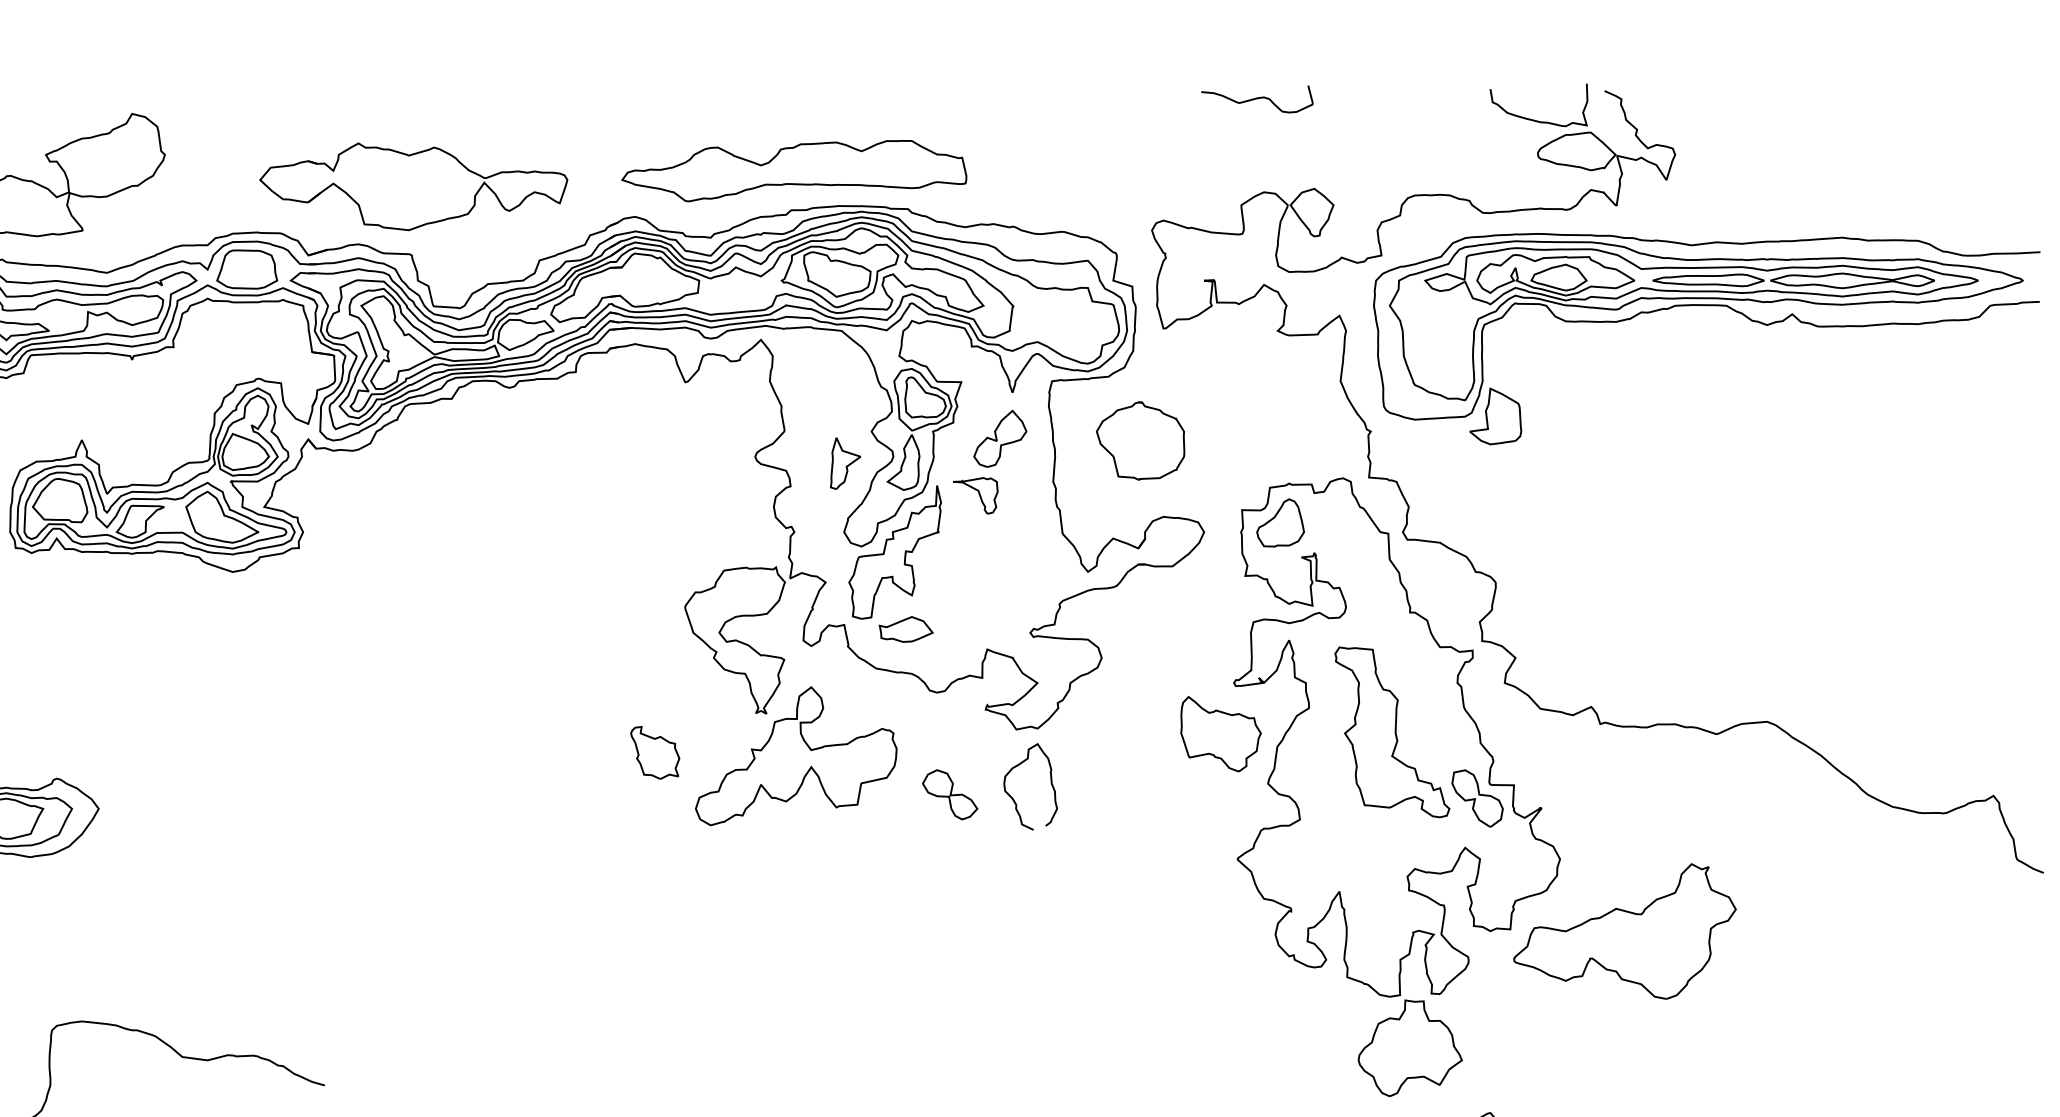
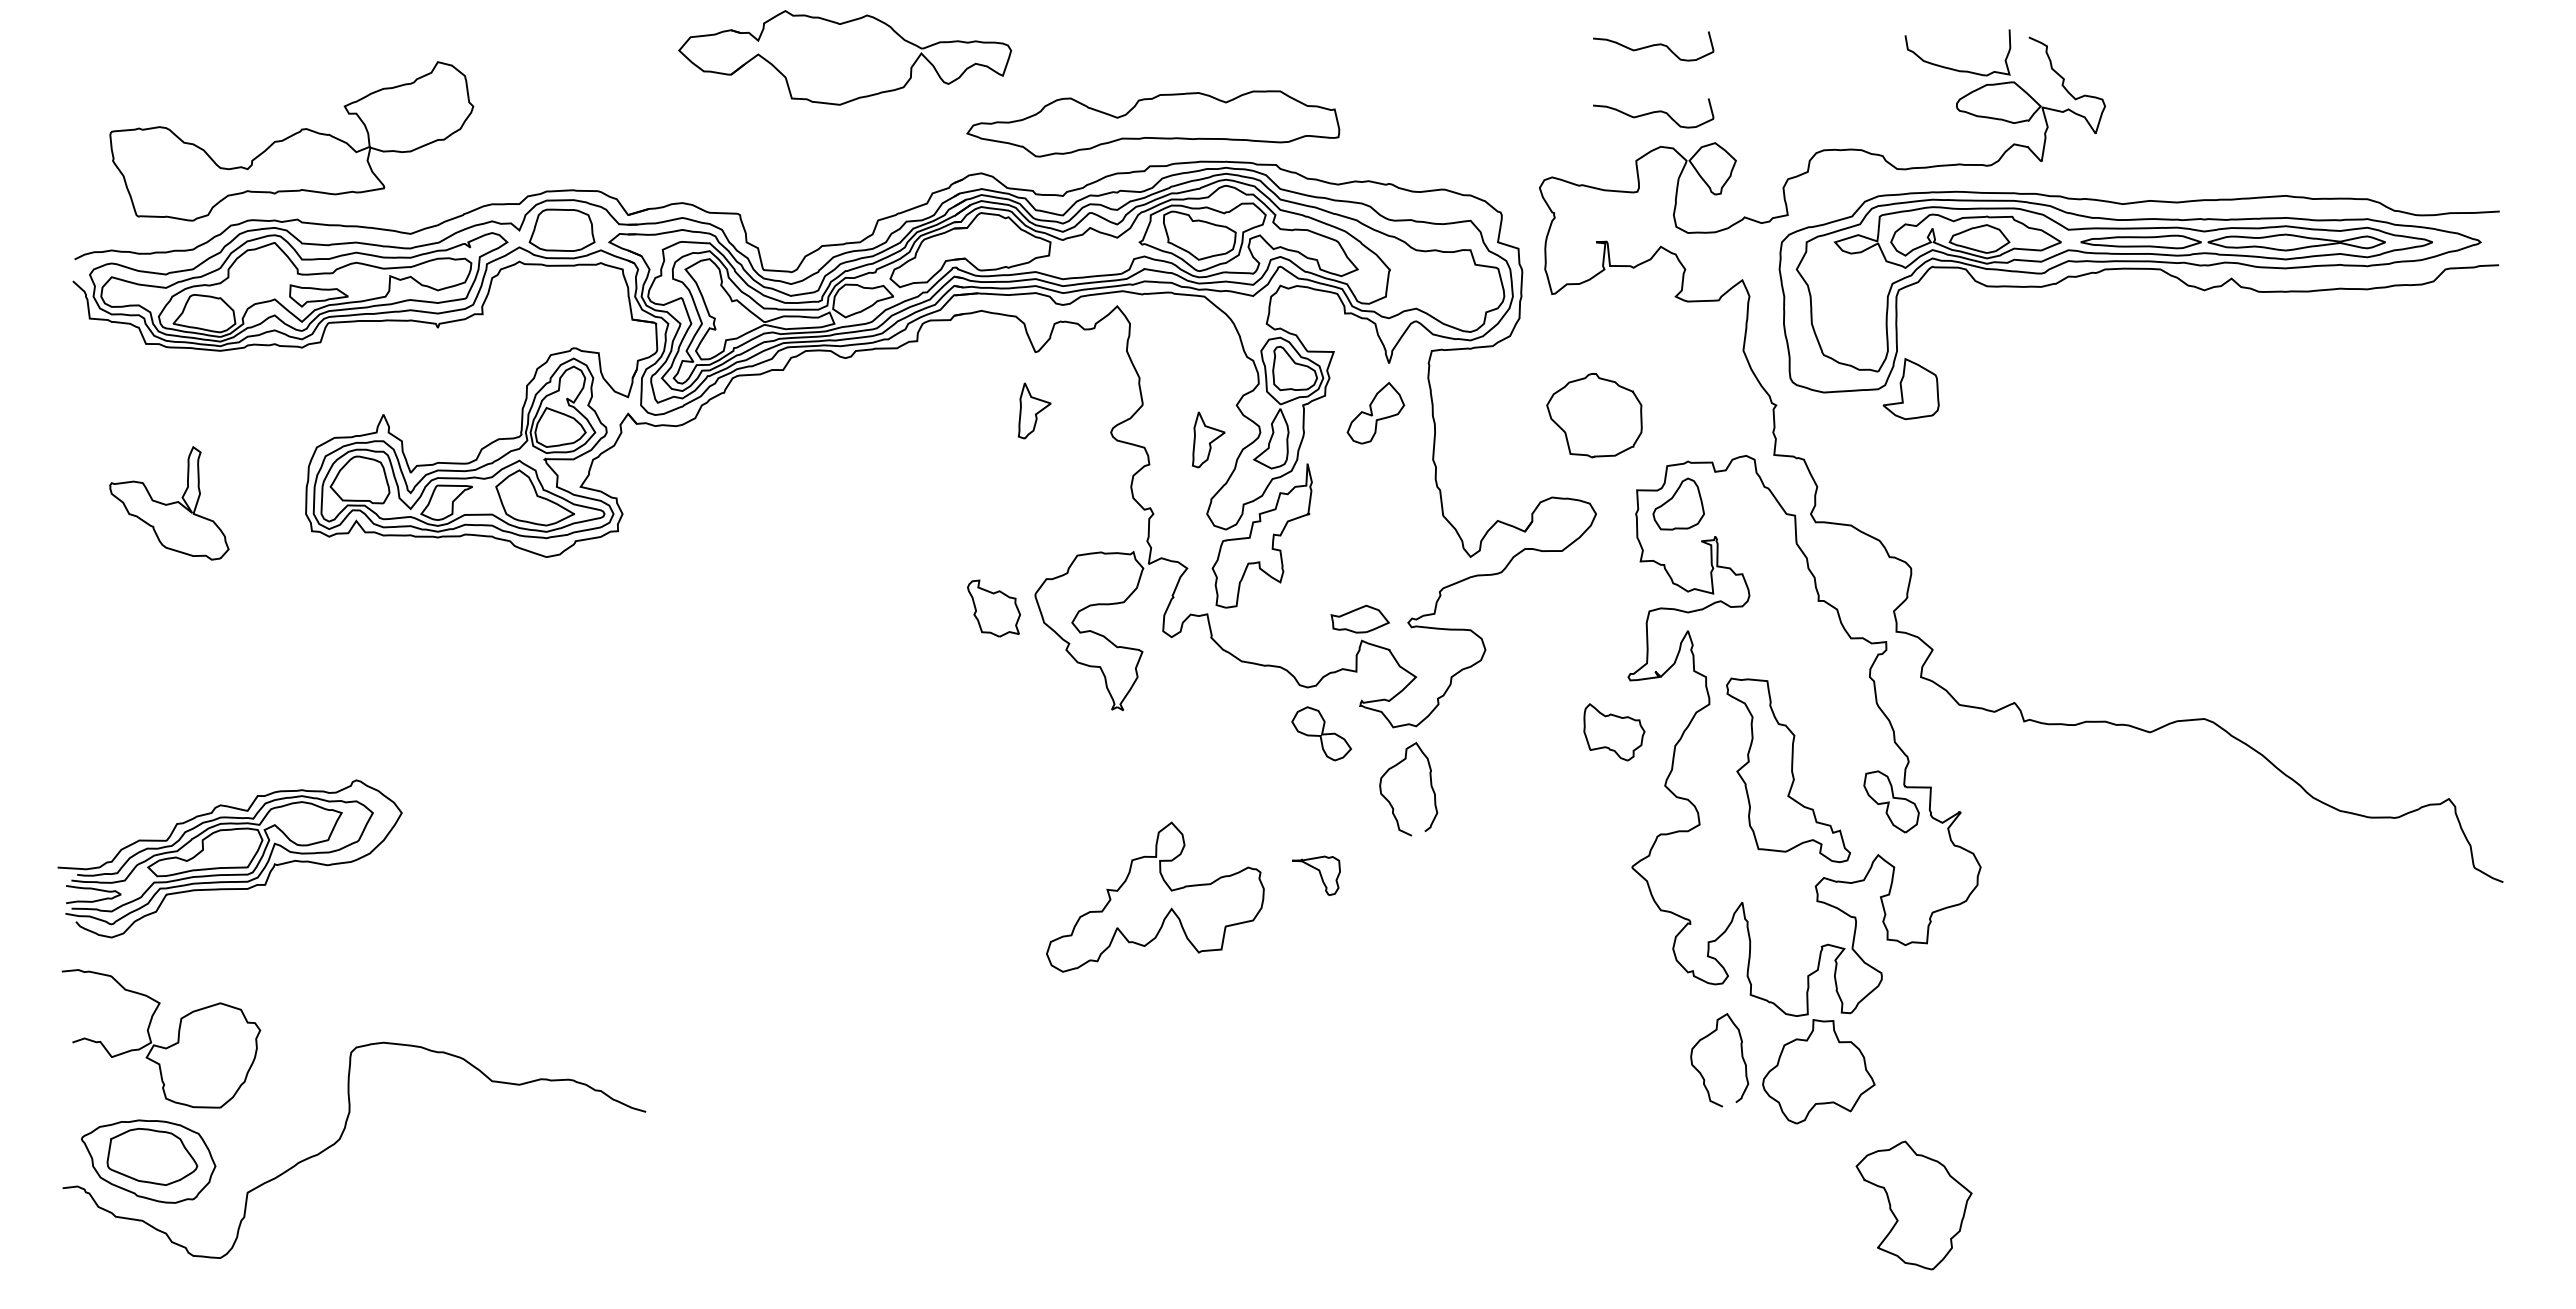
curve: (1257, 161) -> (1653, 113), added
part: (413, 186) -> (844, 57), moved
part: (684, 436) -> (1034, 410), added
part: (1140, 440) -> (1594, 415), moved
part: (975, 495) -> (1316, 875), moved
part: (905, 628) -> (1359, 618), moved
part: (1392, 732) -> (1788, 770), moved
part: (1221, 734) -> (1614, 732), size x0.7
part: (654, 752) -> (993, 608), moved
part: (796, 755) -> (1155, 896), moved
part: (949, 794) -> (1321, 733), moved
part: (1624, 931) -> (2050, 945), removed
curve: (1300, 1048) -> (1700, 1071), added

